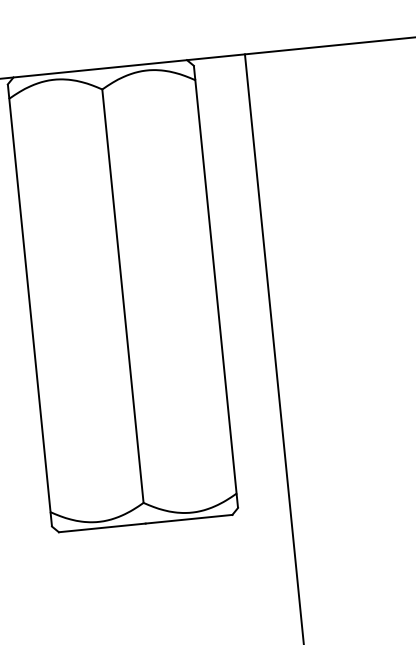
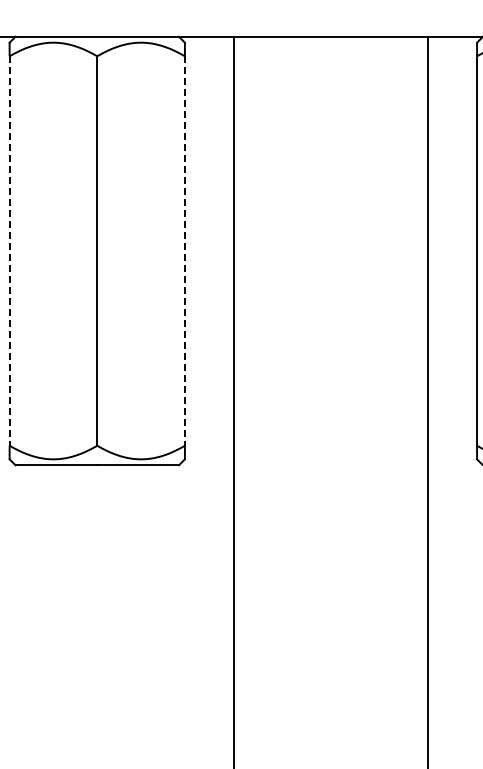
line: (215, 287) -> (184, 251), solid -> dashed
line: (29, 305) -> (9, 251), solid -> dashed

